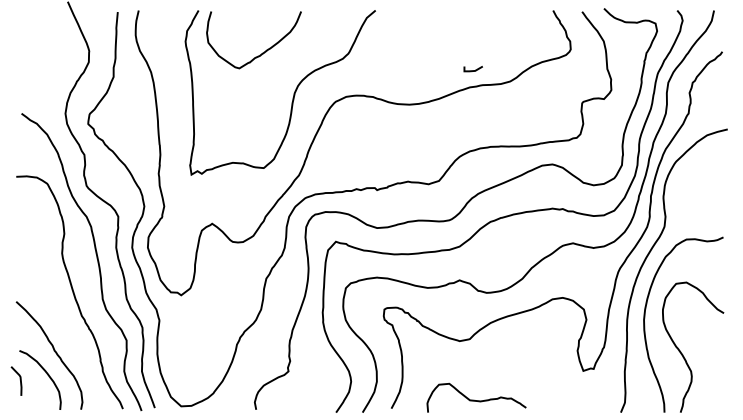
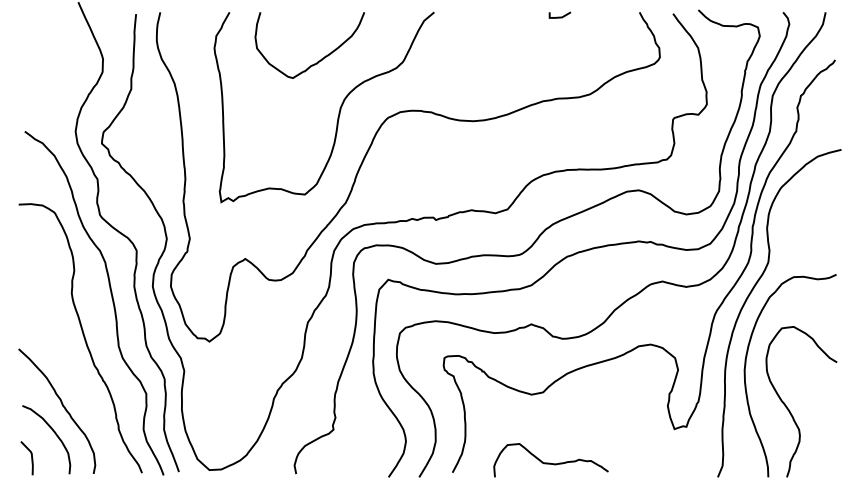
curve: (262, 52) -> (319, 59), moved
line: (472, 70) -> (559, 16), moved
line: (19, 379) -> (30, 456), moved

